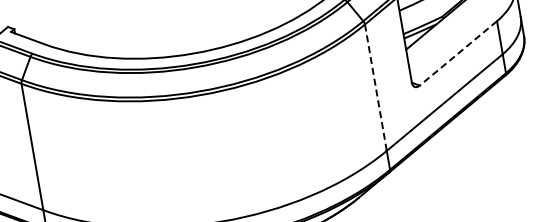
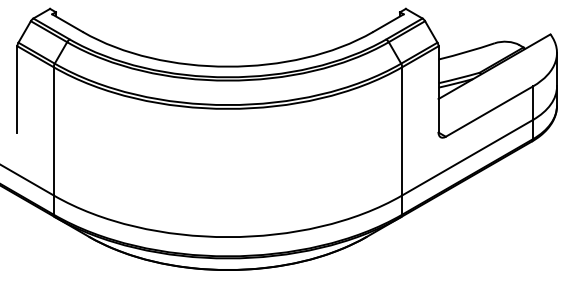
line: (457, 53) -> (488, 111), dashed -> solid
line: (376, 87) -> (402, 131), dashed -> solid

